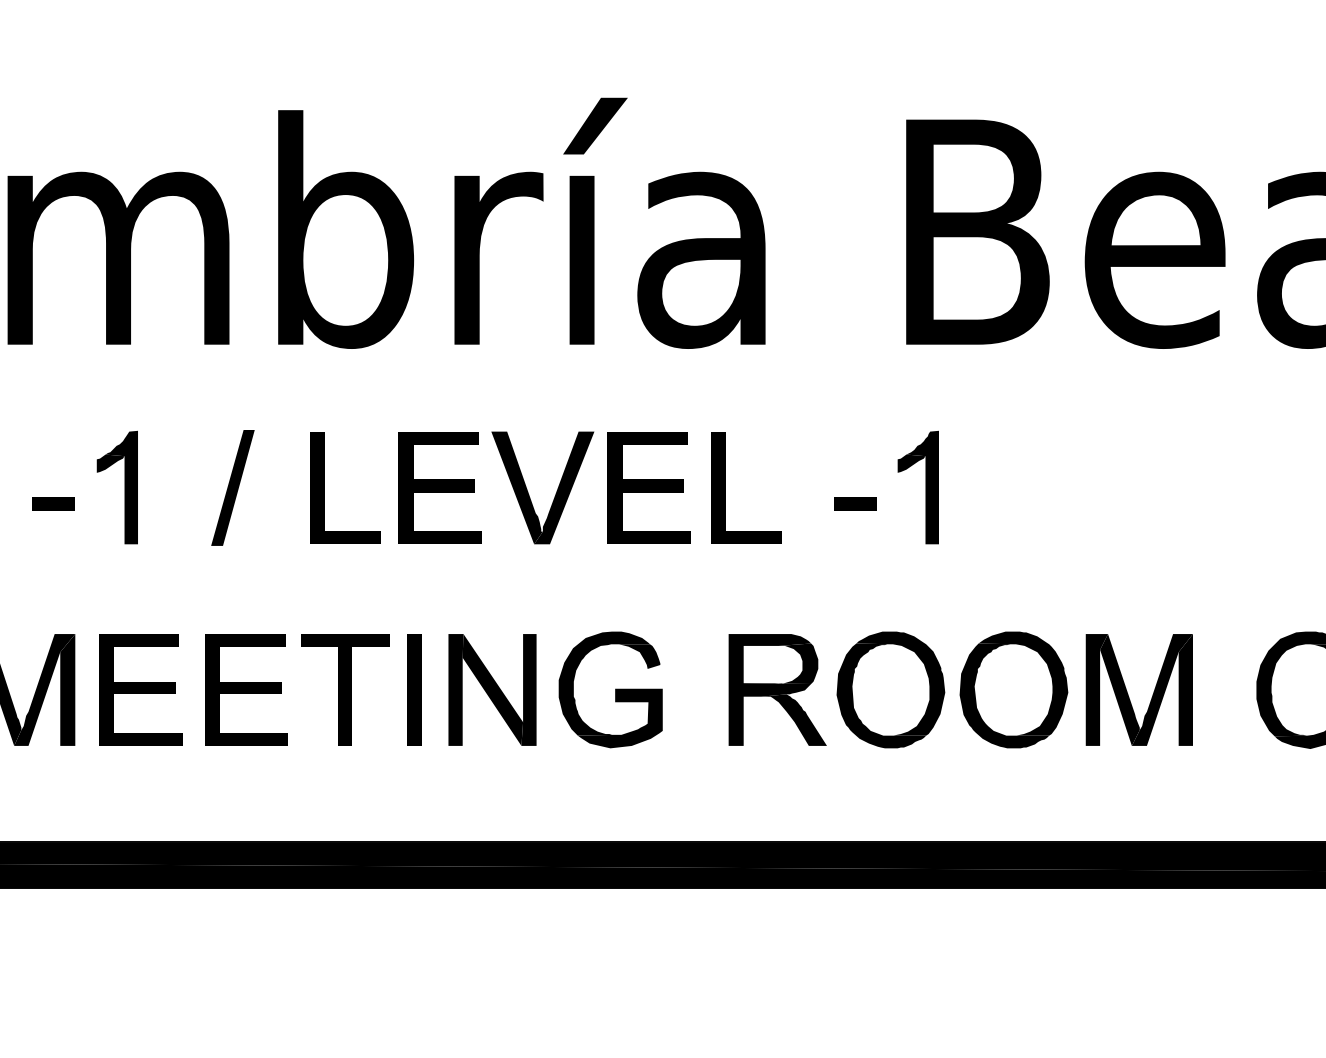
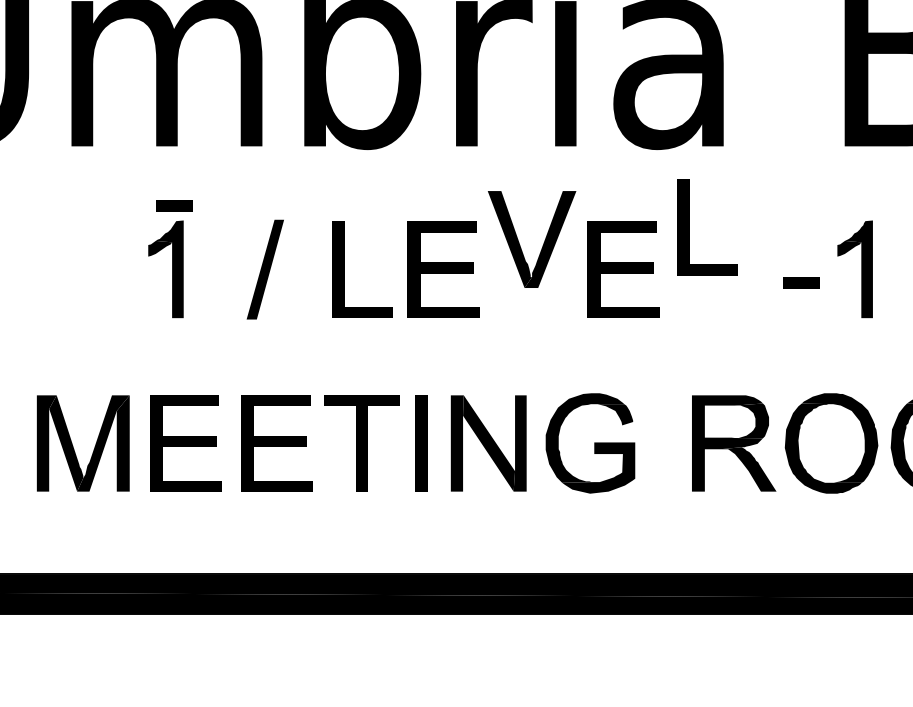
part: (725, 487) -> (689, 227), moved
part: (555, 493) -> (542, 244), moved
part: (53, 503) -> (173, 205), moved

